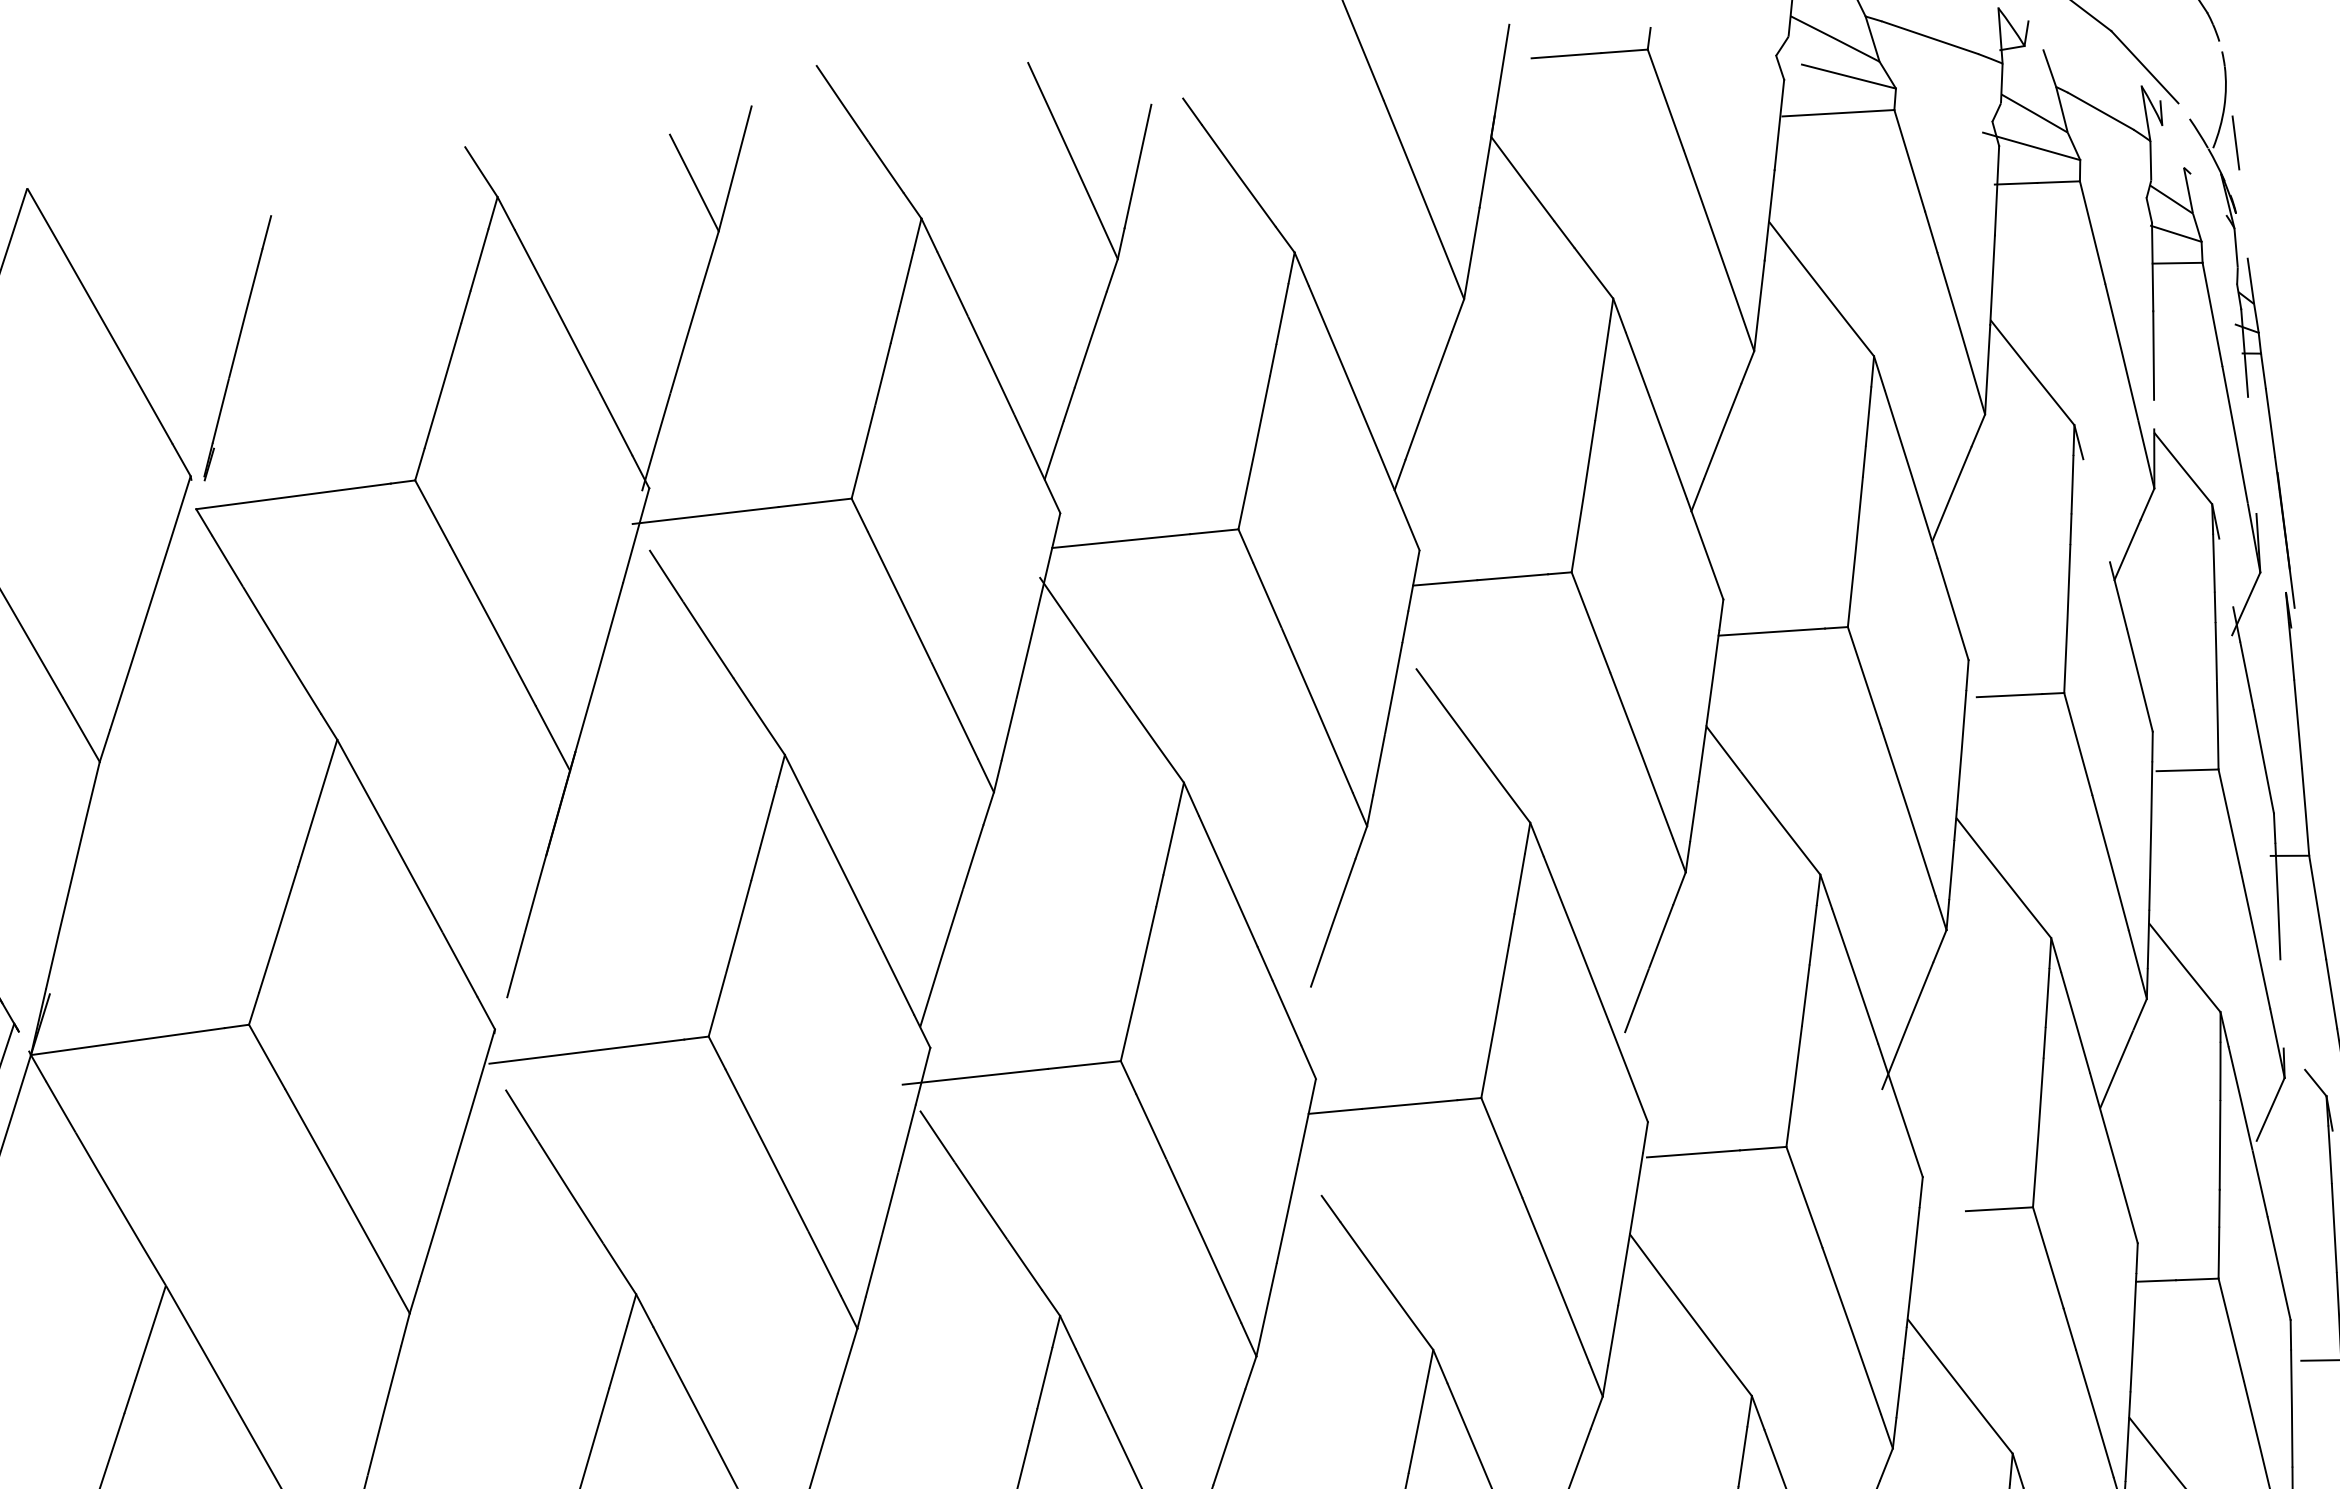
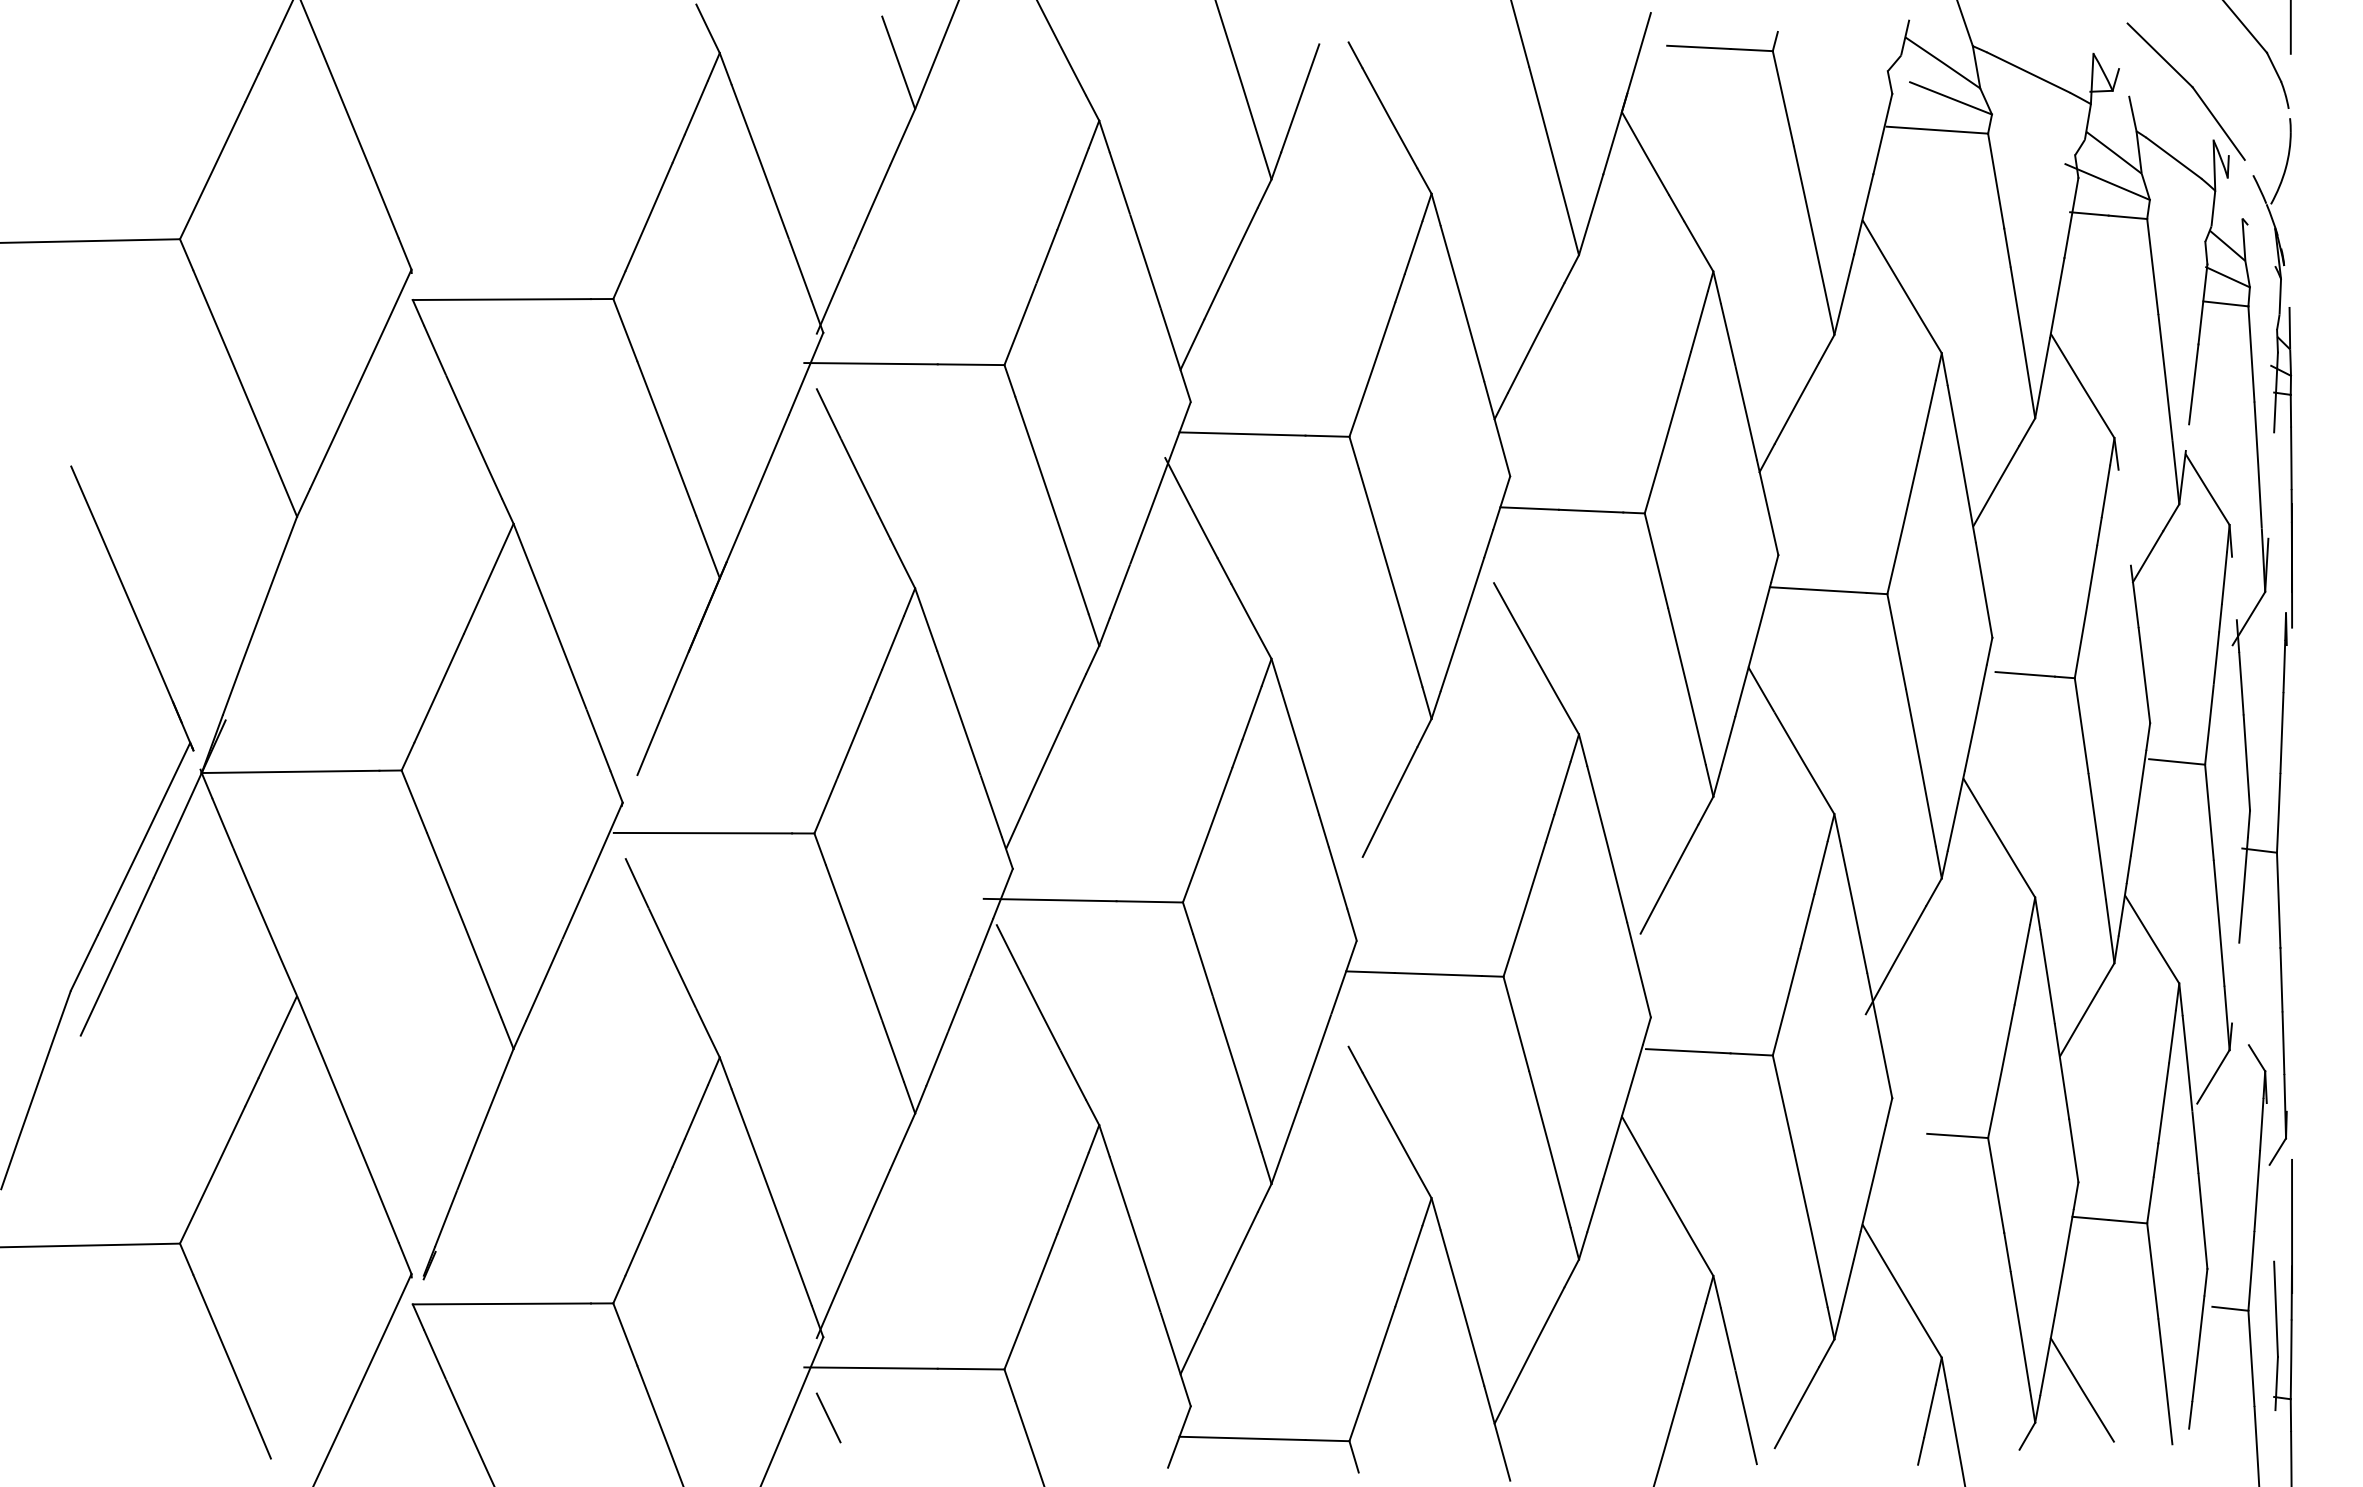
line: (2236, 142) -> (2292, 201), removed
part: (237, 347) -> (468, 159), removed

